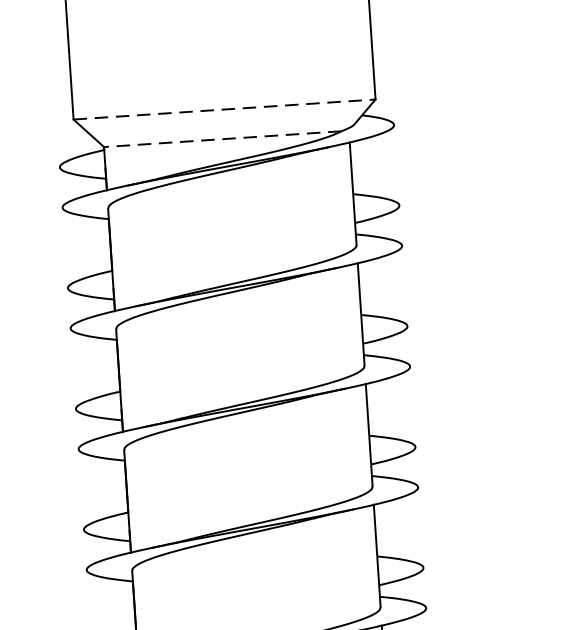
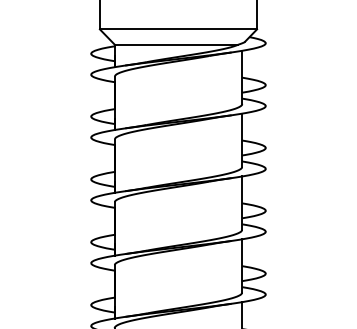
line: (224, 109) -> (178, 29), dashed -> solid
line: (222, 138) -> (176, 44), dashed -> solid

